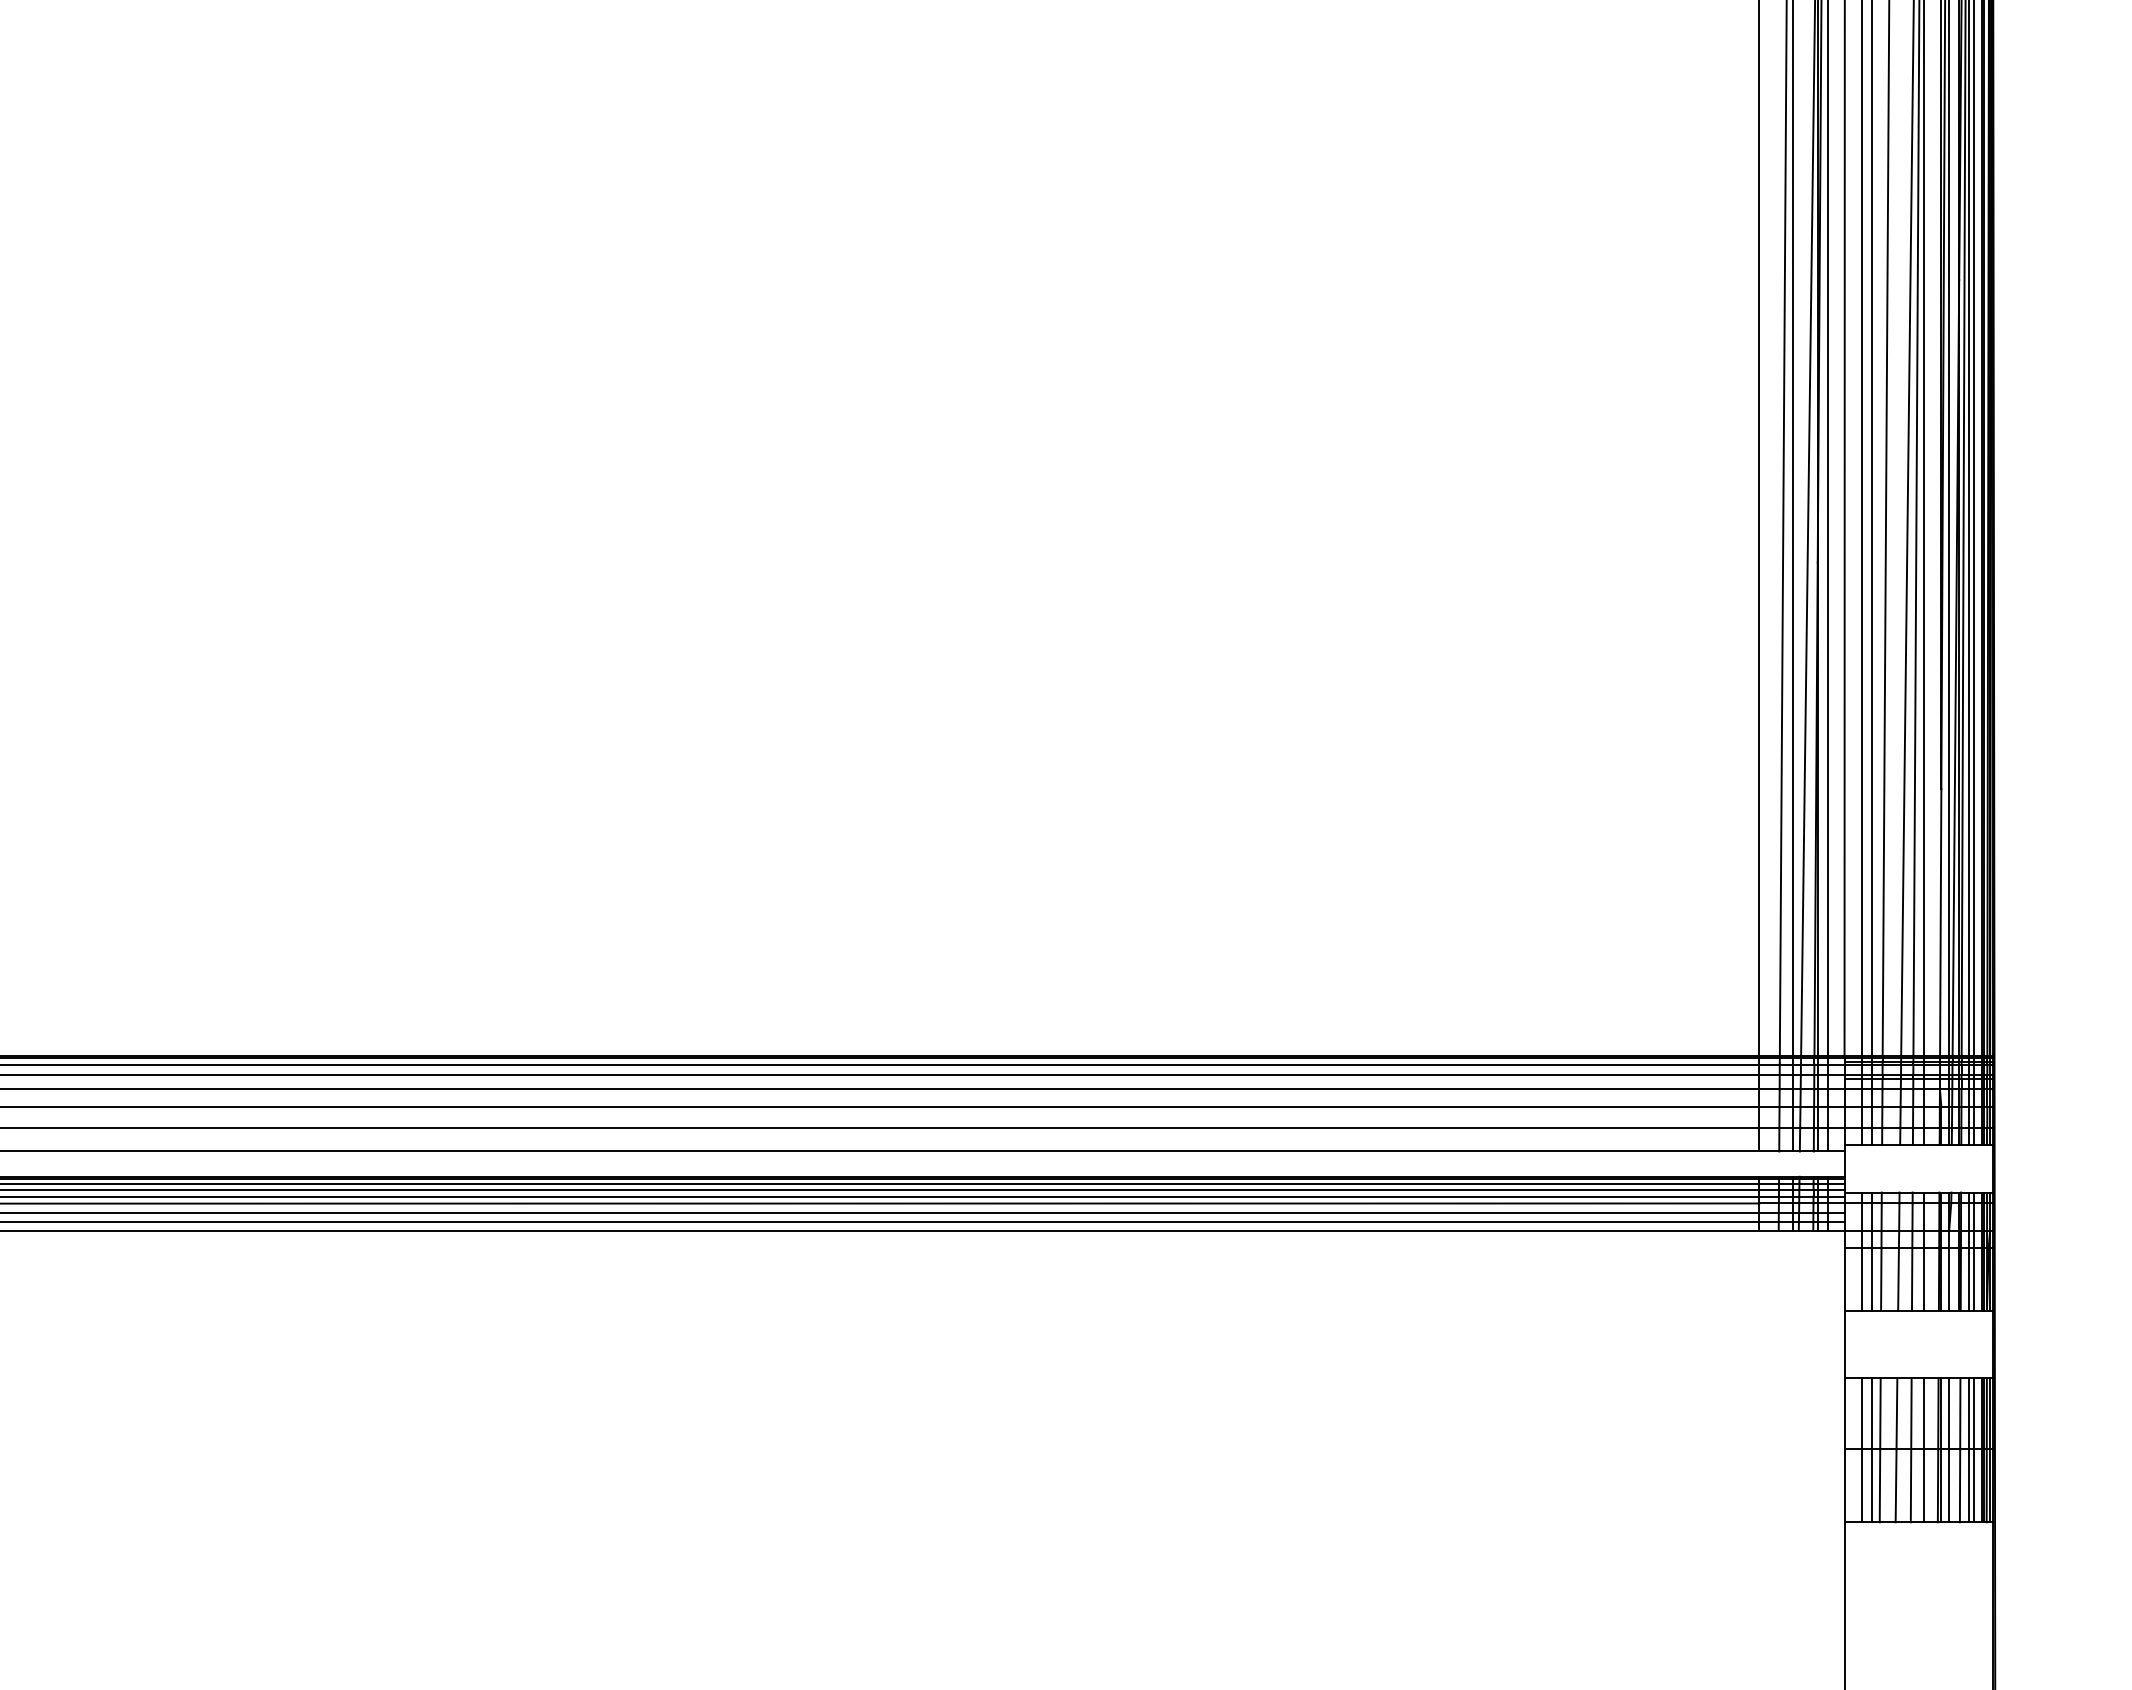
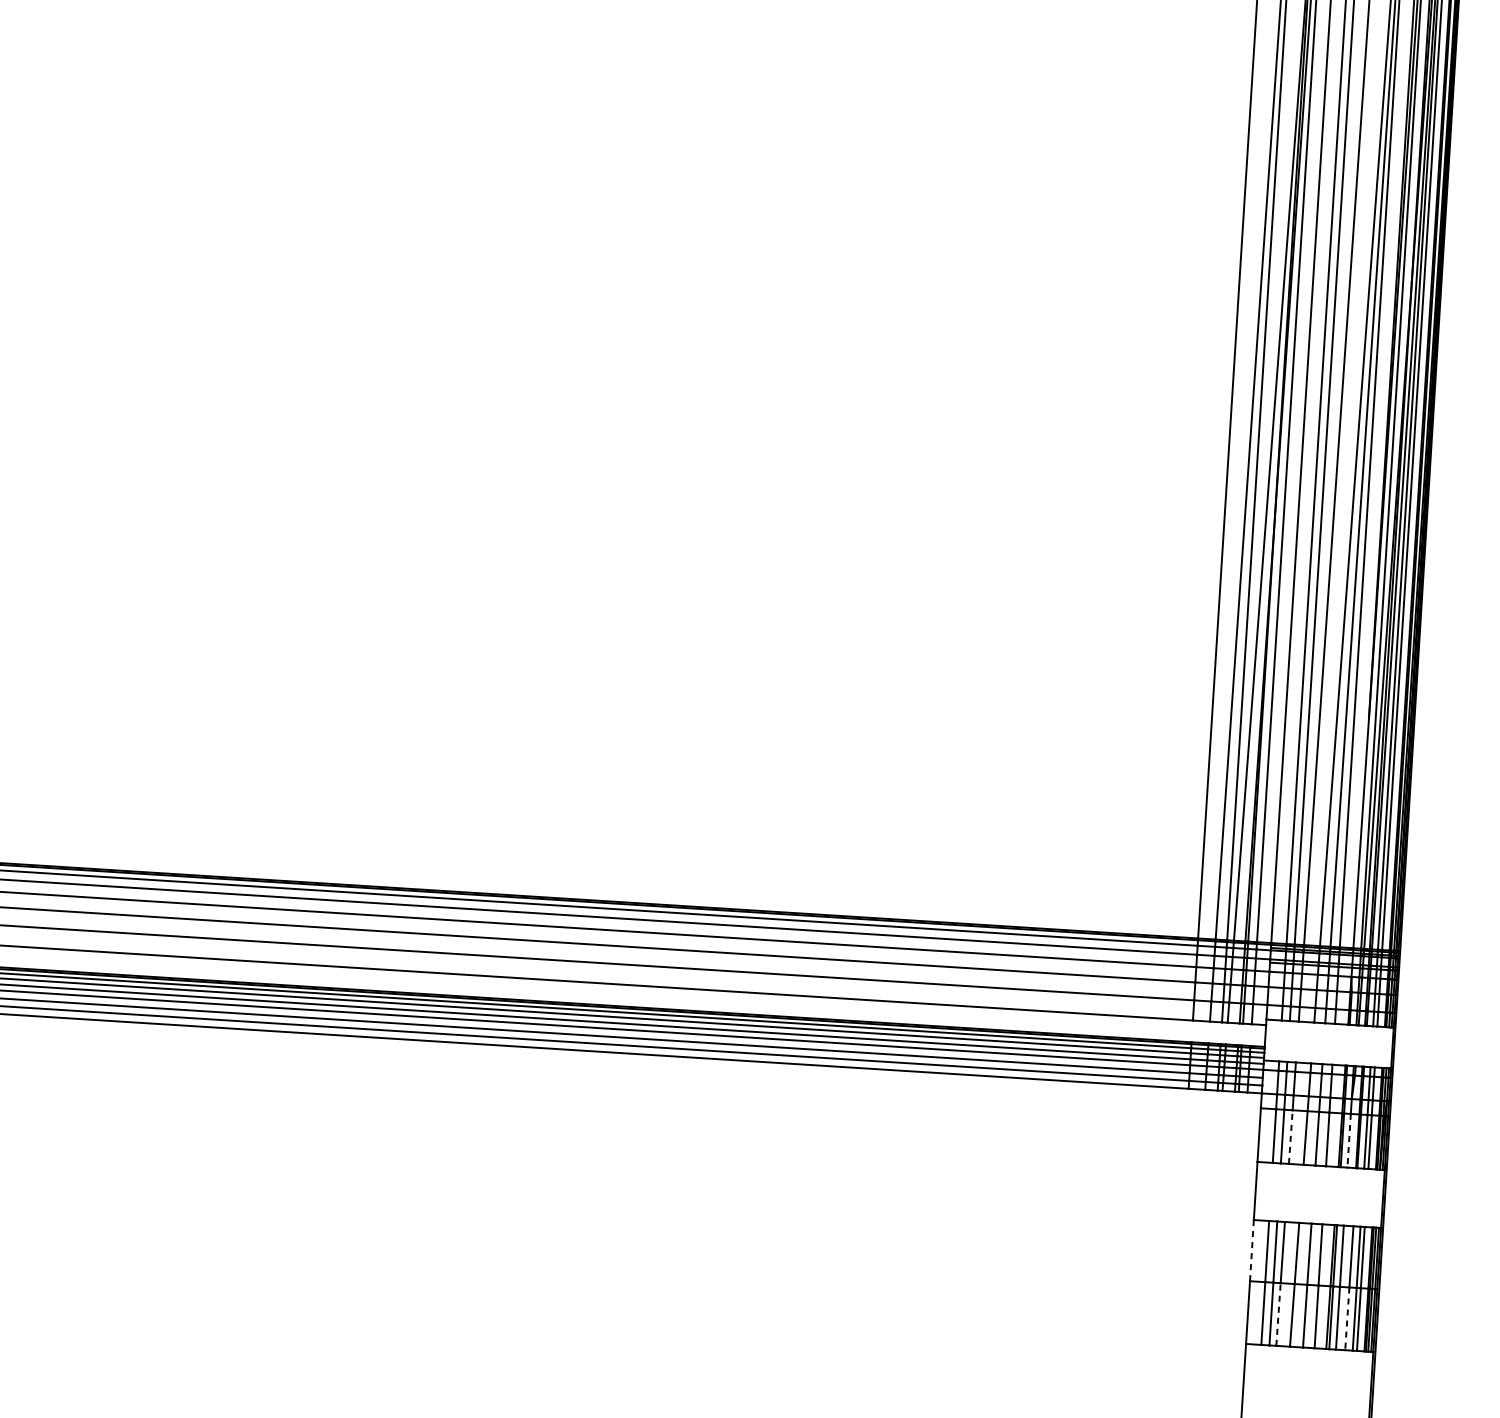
line: (1881, 1278) -> (1291, 1136), solid -> dashed
line: (1949, 1279) -> (1349, 1140), solid -> dashed
line: (1844, 1413) -> (1251, 1250), solid -> dashed
line: (1879, 1485) -> (1278, 1314), solid -> dashed
line: (1960, 1486) -> (1347, 1319), solid -> dashed

